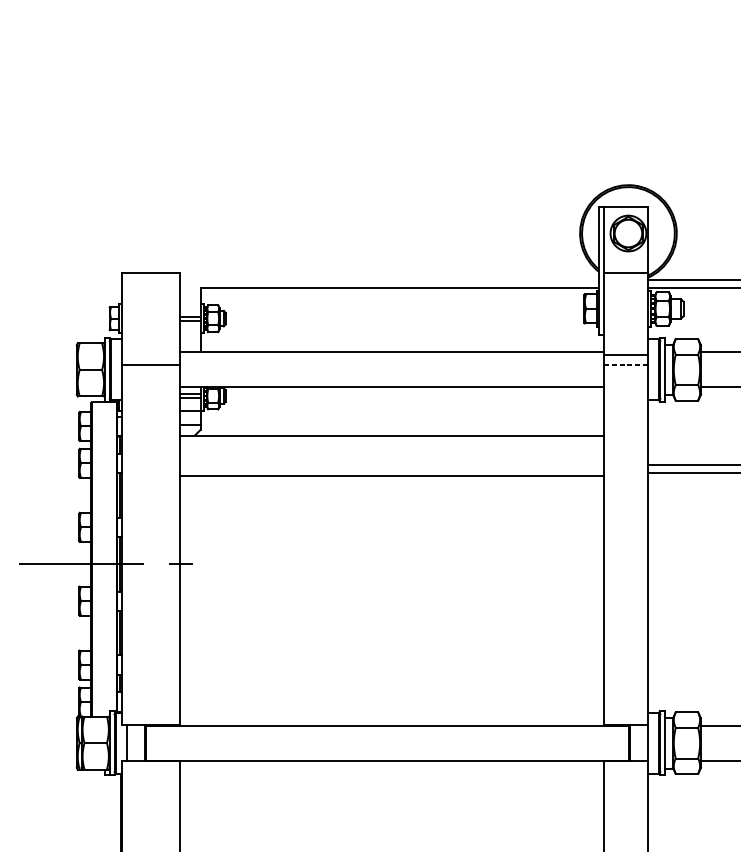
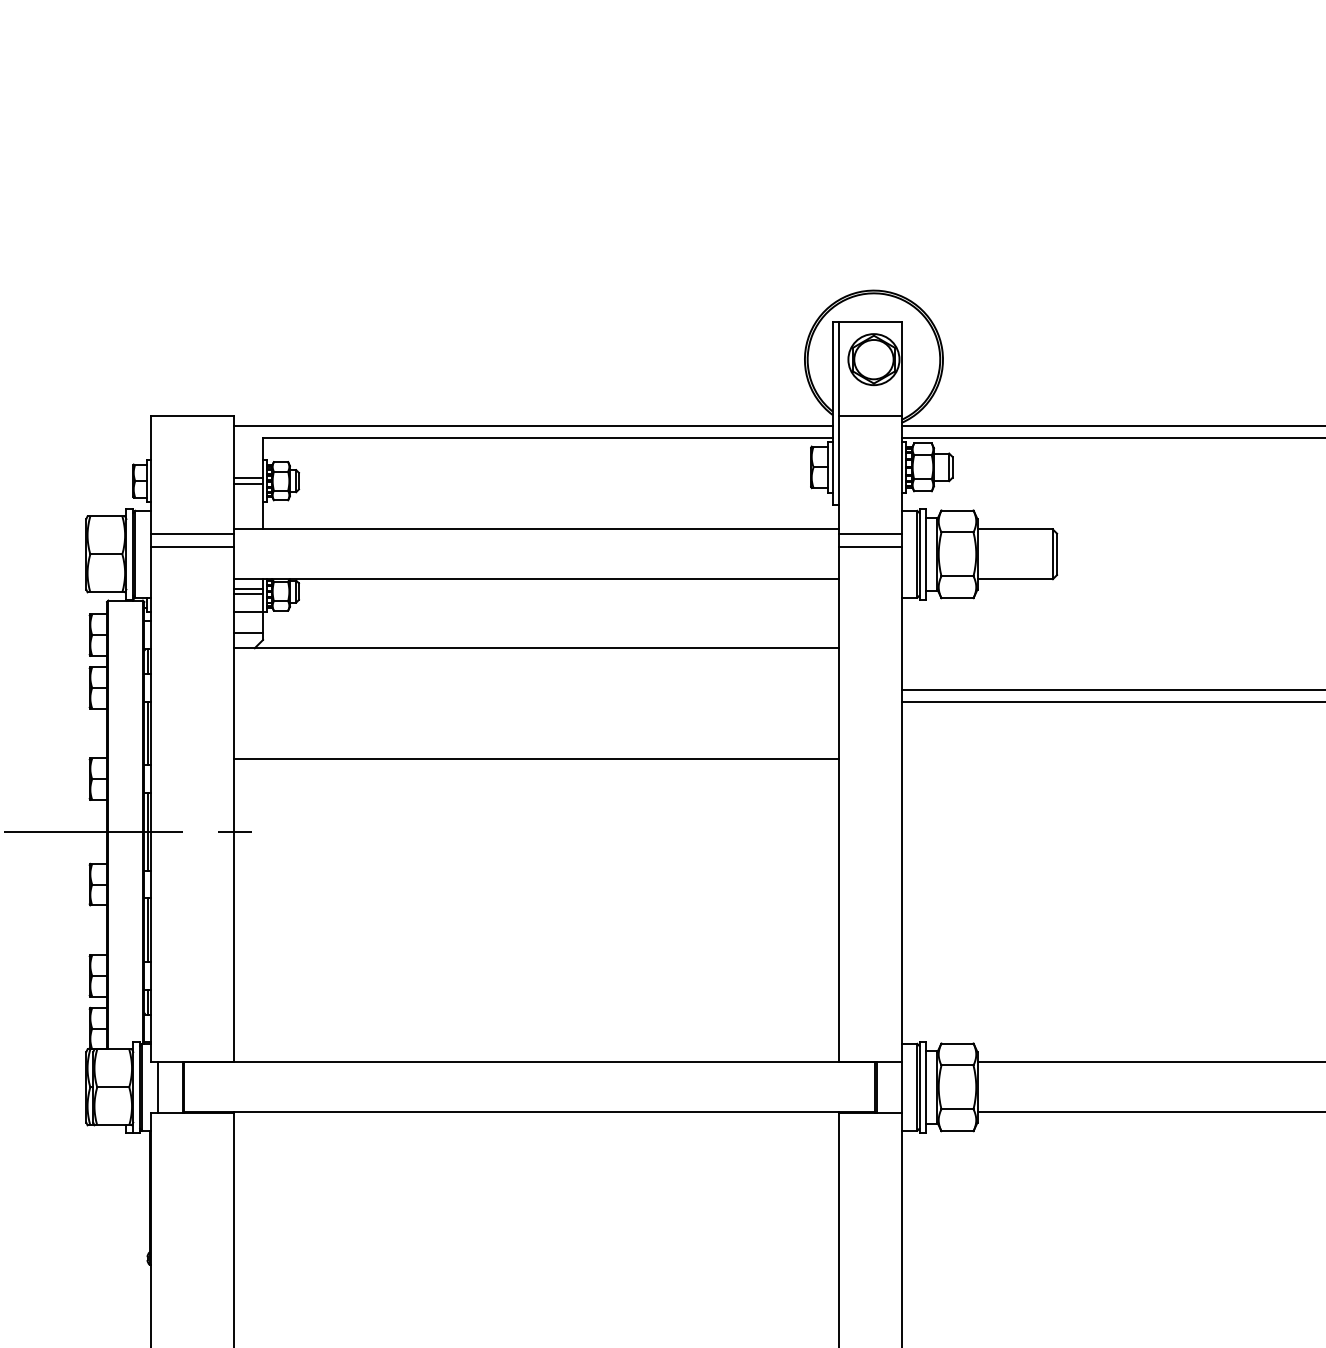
line: (390, 279) -> (533, 425), added
line: (151, 355) -> (192, 533), added
line: (626, 365) -> (871, 547), dashed -> solid
line: (392, 475) -> (536, 758), moved

